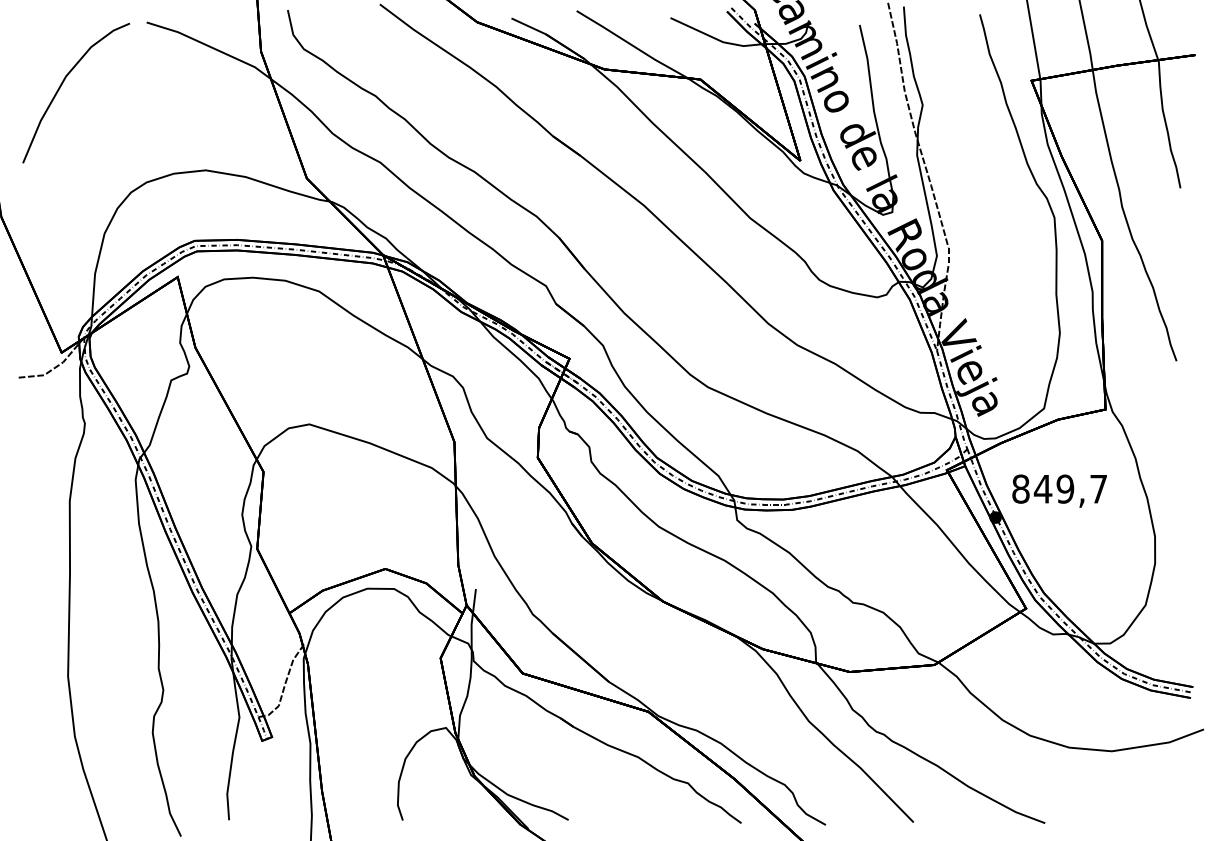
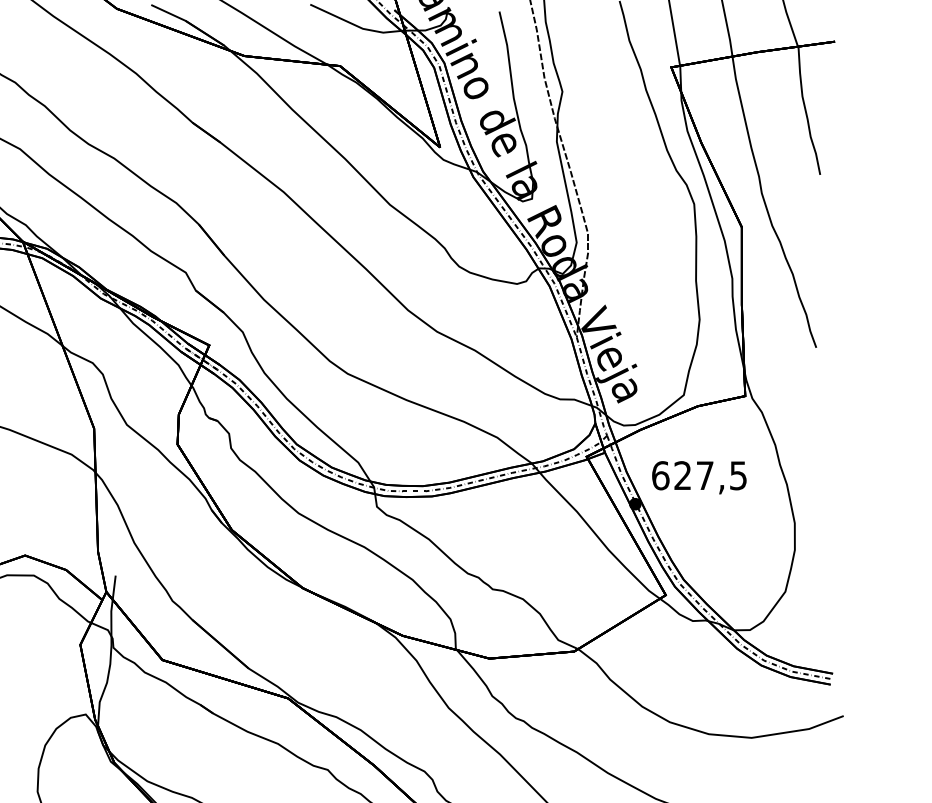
text: (1059, 488) -> (699, 475), 849,7 -> 627,5

